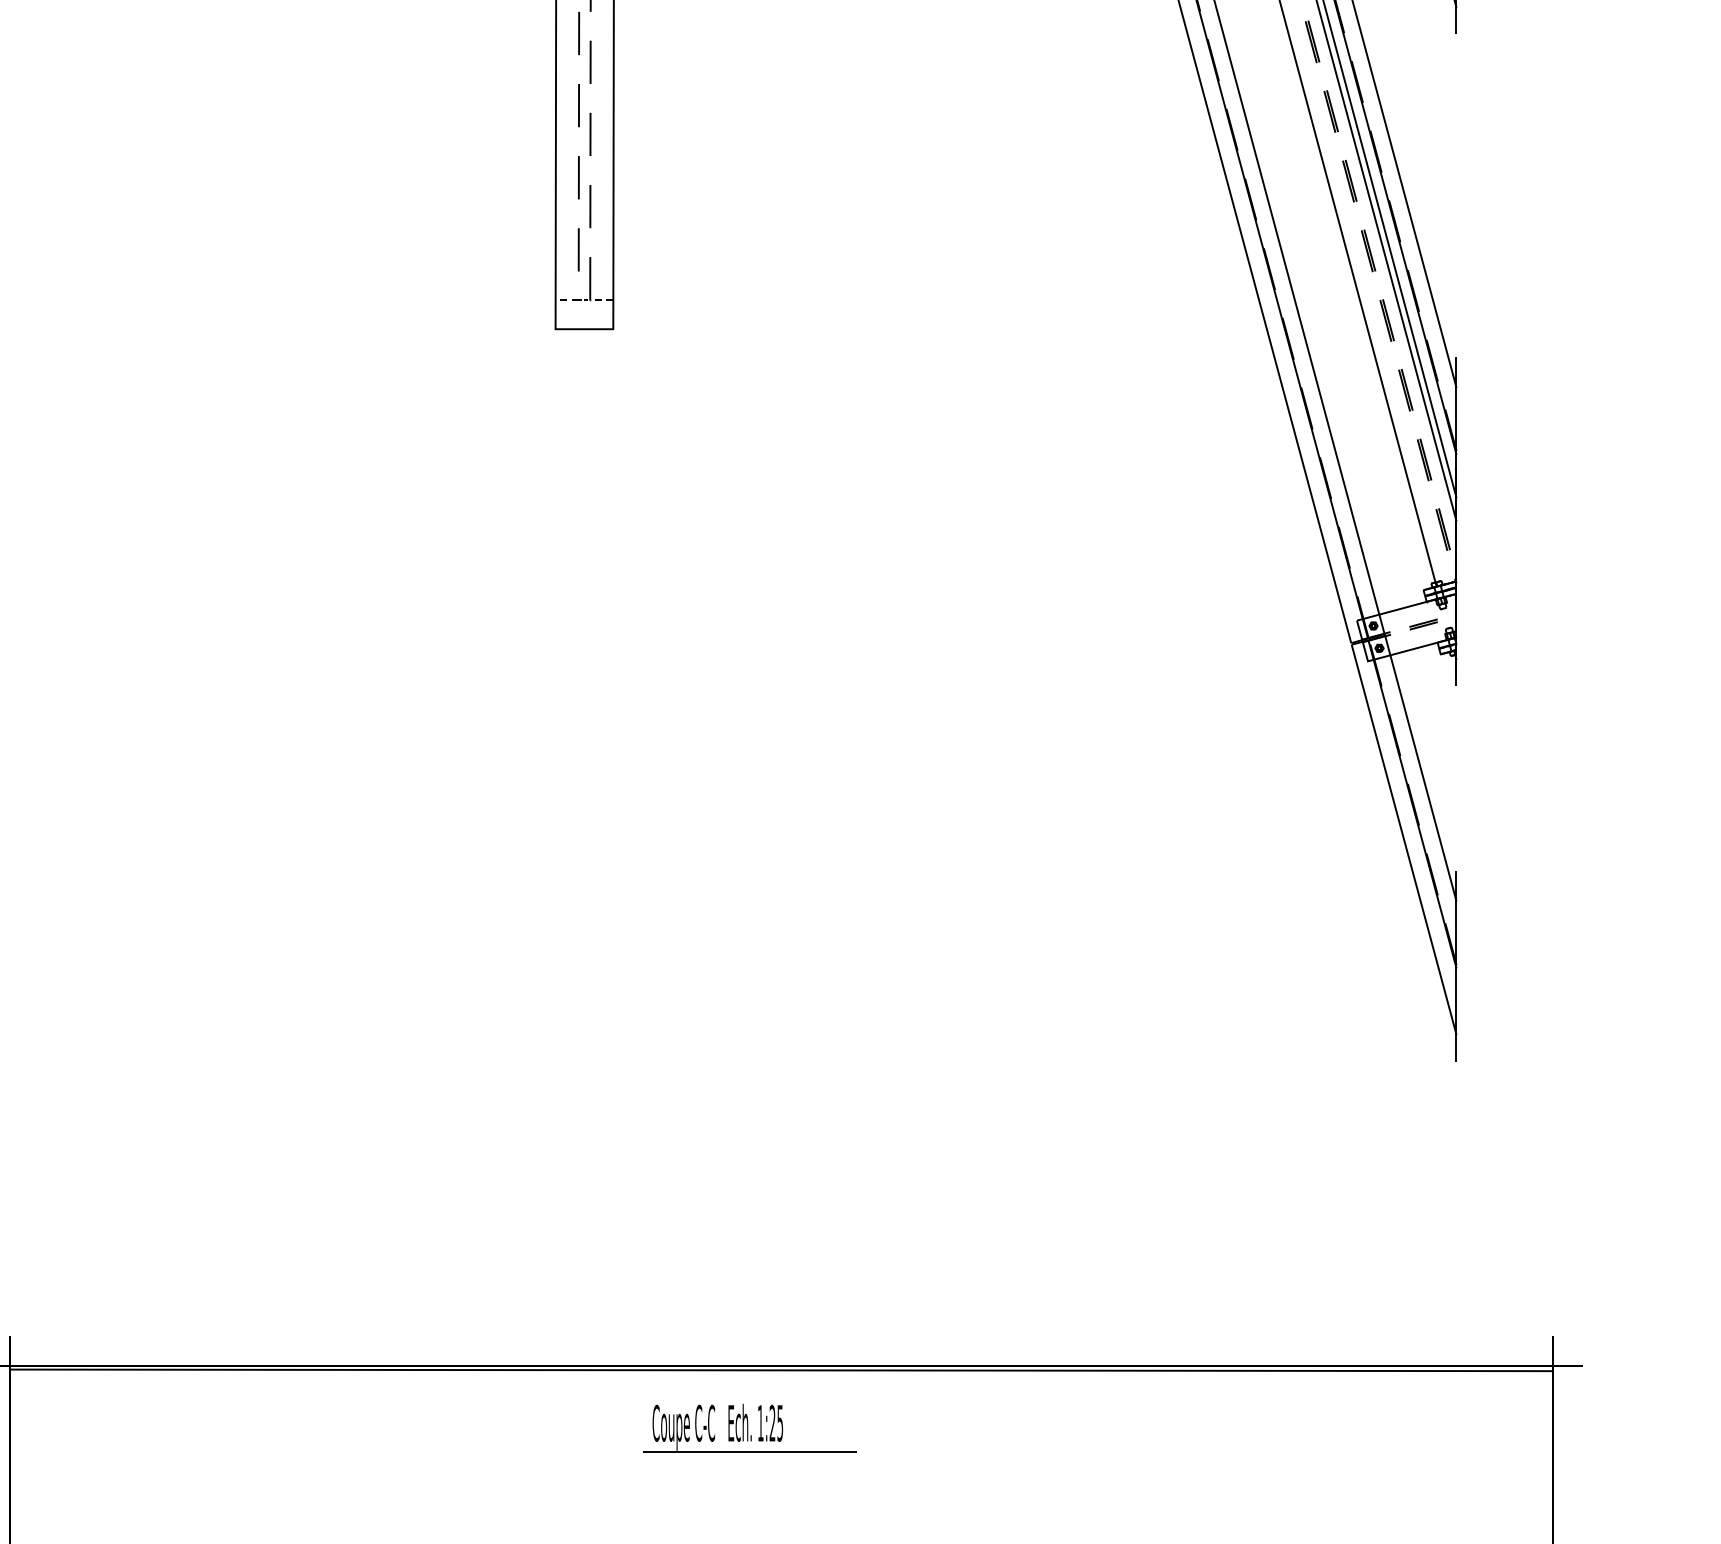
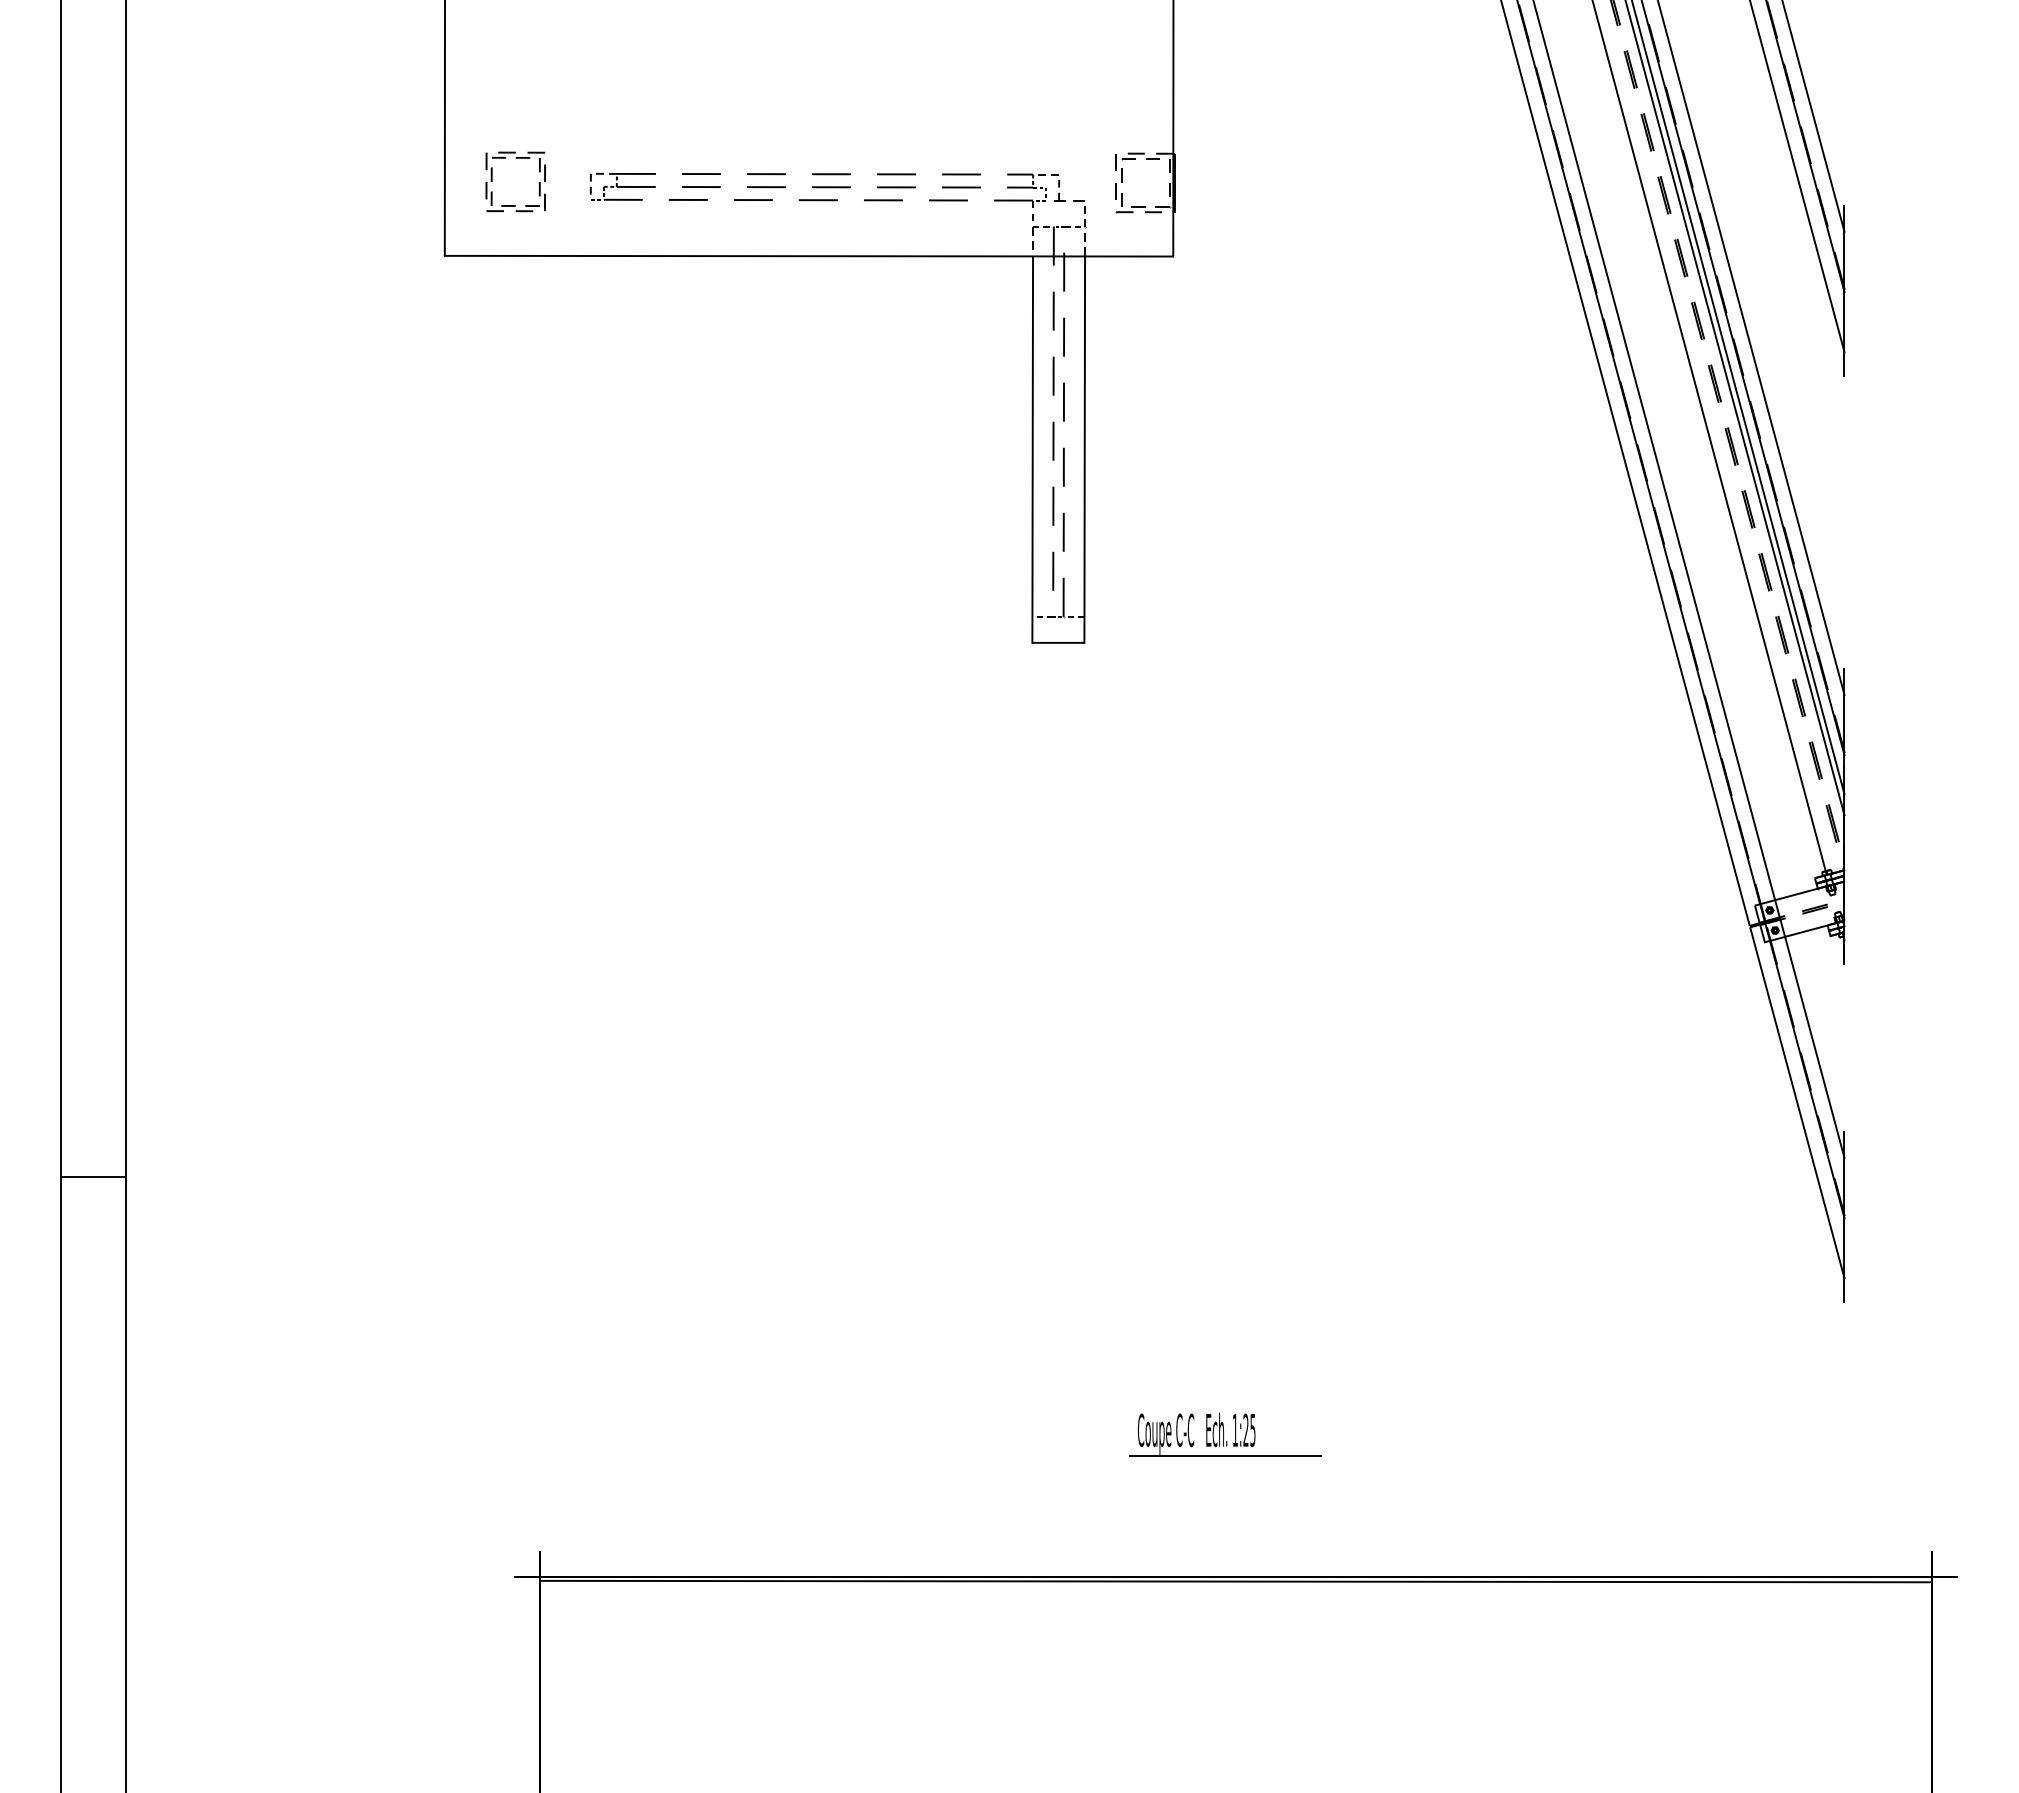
part: (749, 1427) -> (1225, 1434), moved

